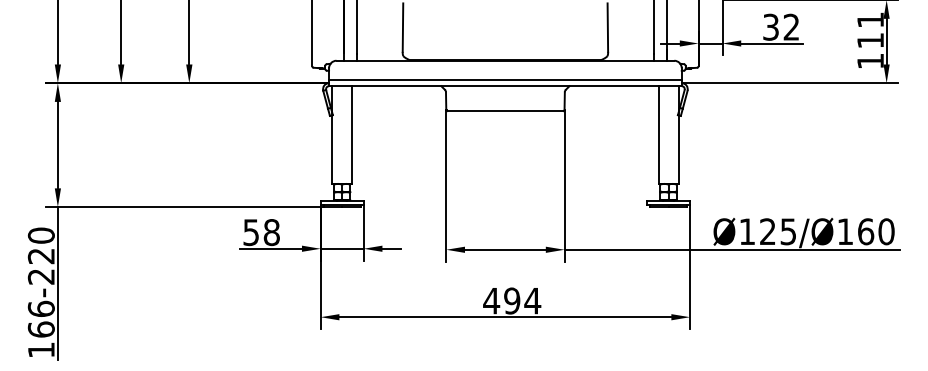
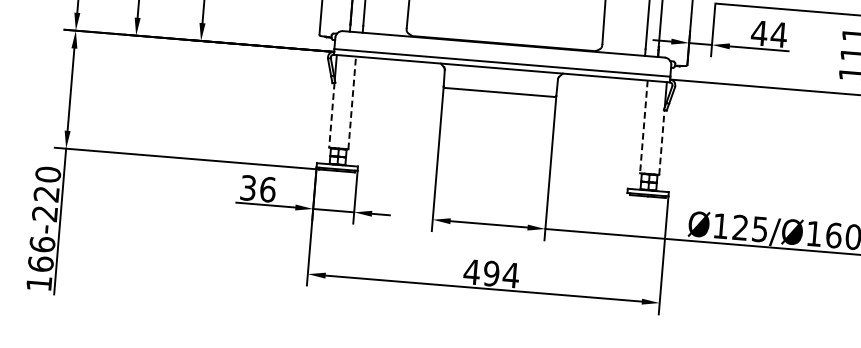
text: (781, 26) -> (769, 33), 32 -> 44
line: (352, 134) -> (352, 102), solid -> dashed
line: (658, 134) -> (643, 126), solid -> dashed
line: (678, 148) -> (661, 141), solid -> dashed
line: (332, 149) -> (332, 115), solid -> dashed
text: (262, 232) -> (259, 188), 58 -> 36

